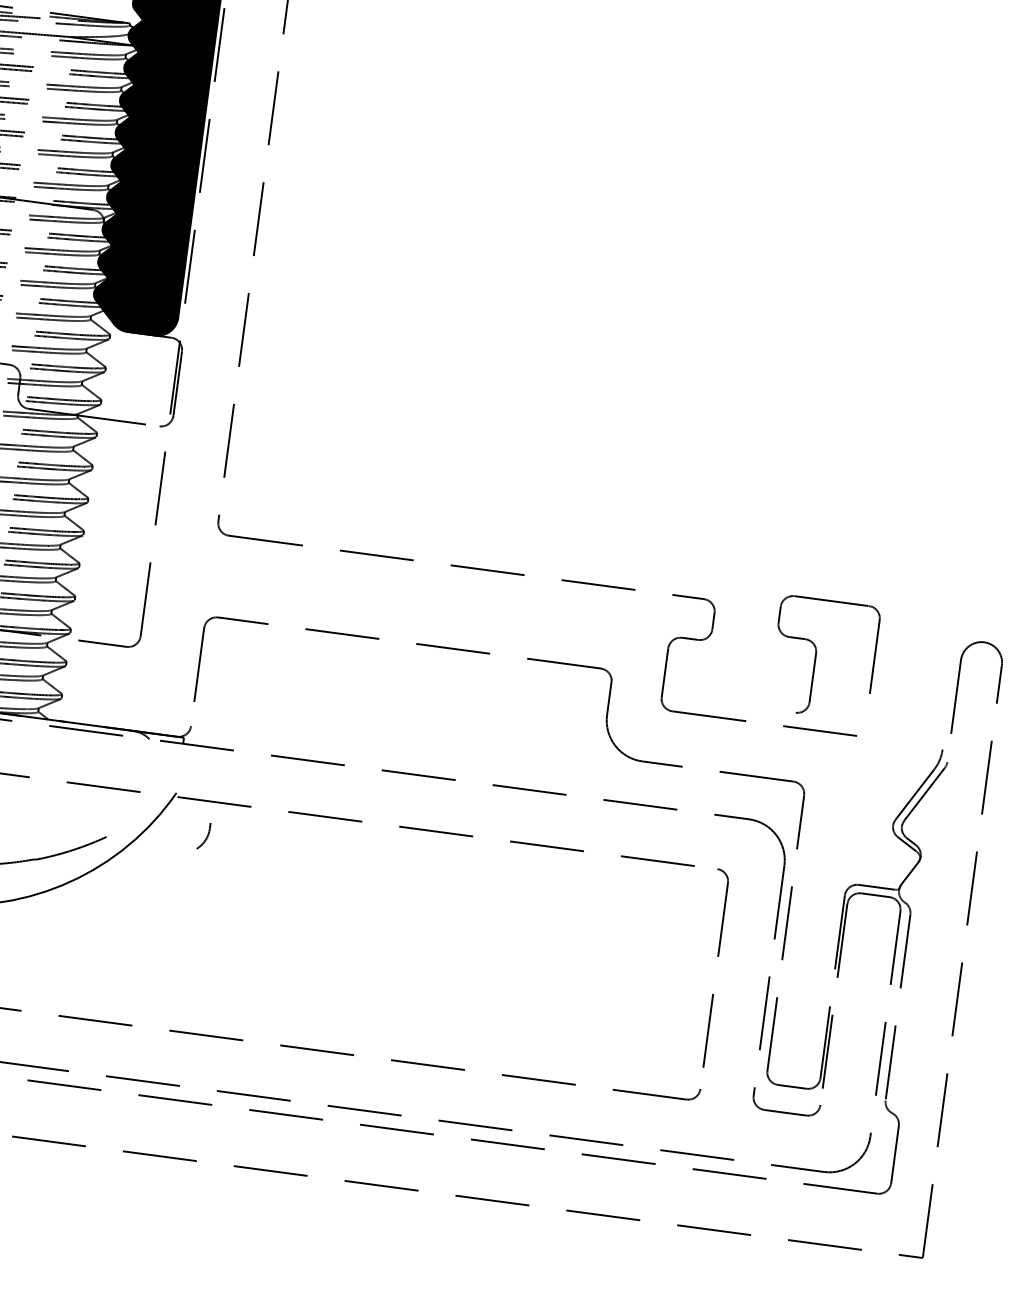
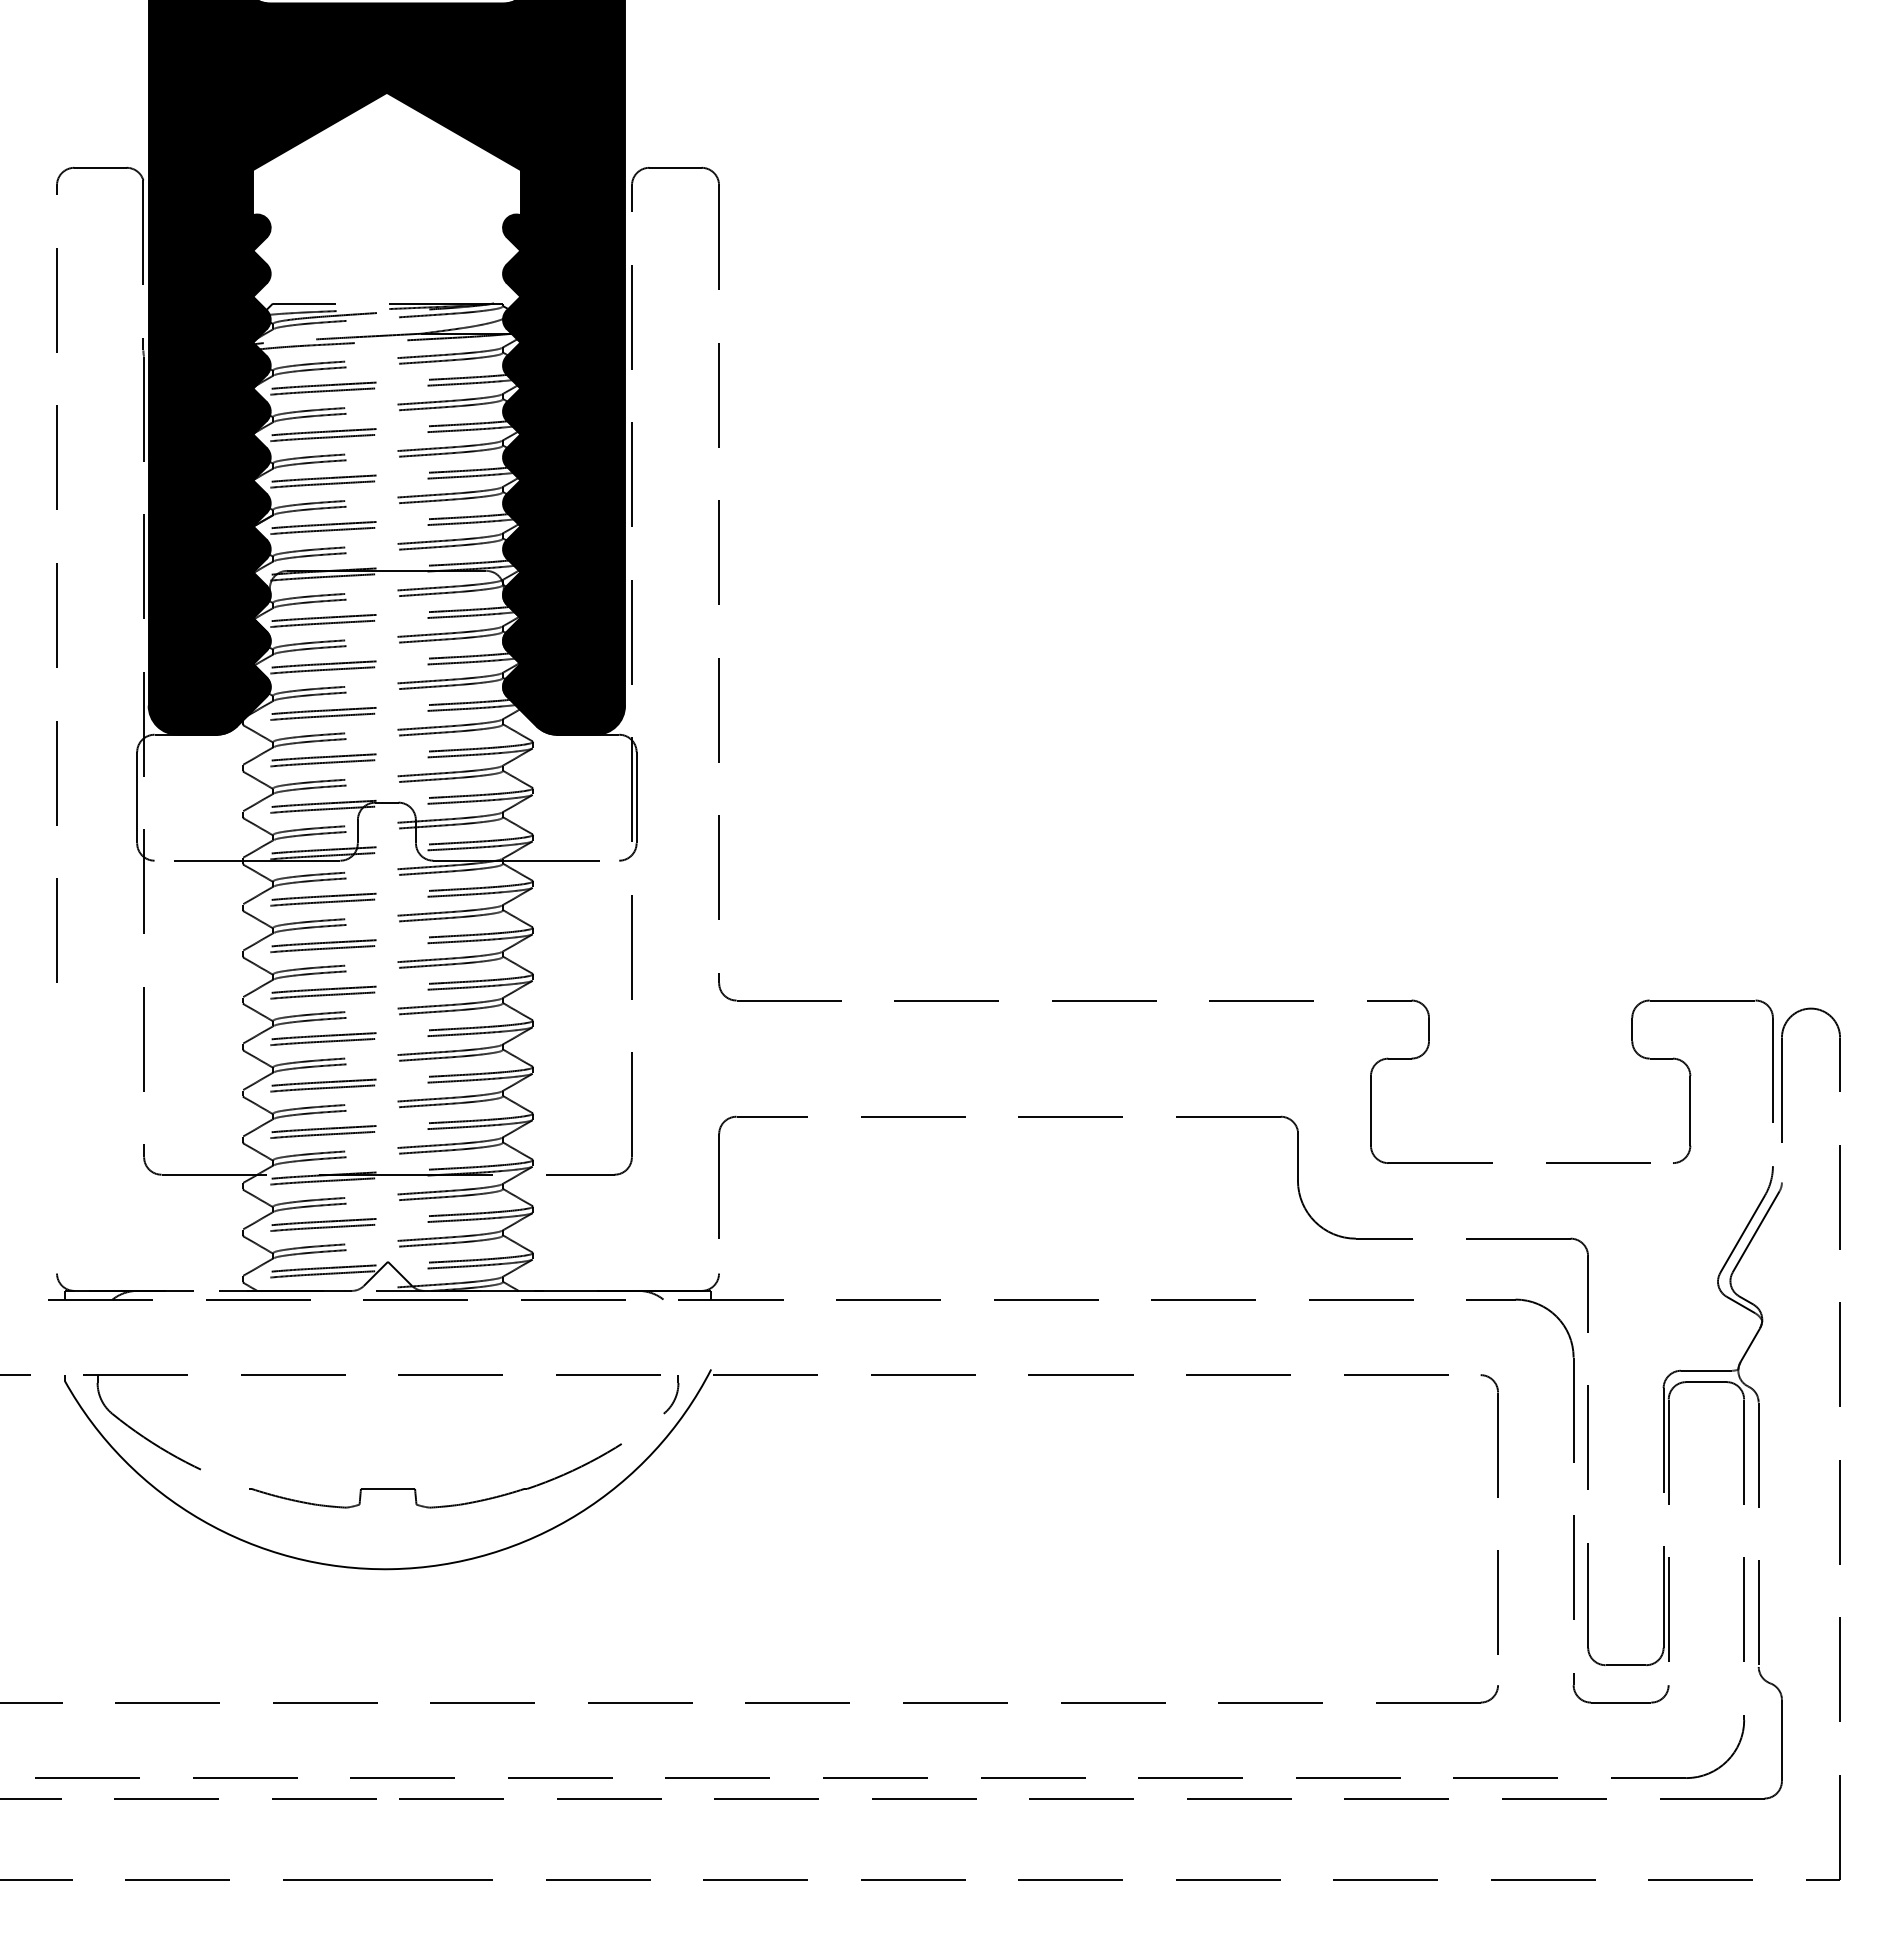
part: (815, 656) -> (1690, 1081), moved
part: (203, 835) -> (671, 1394), moved

